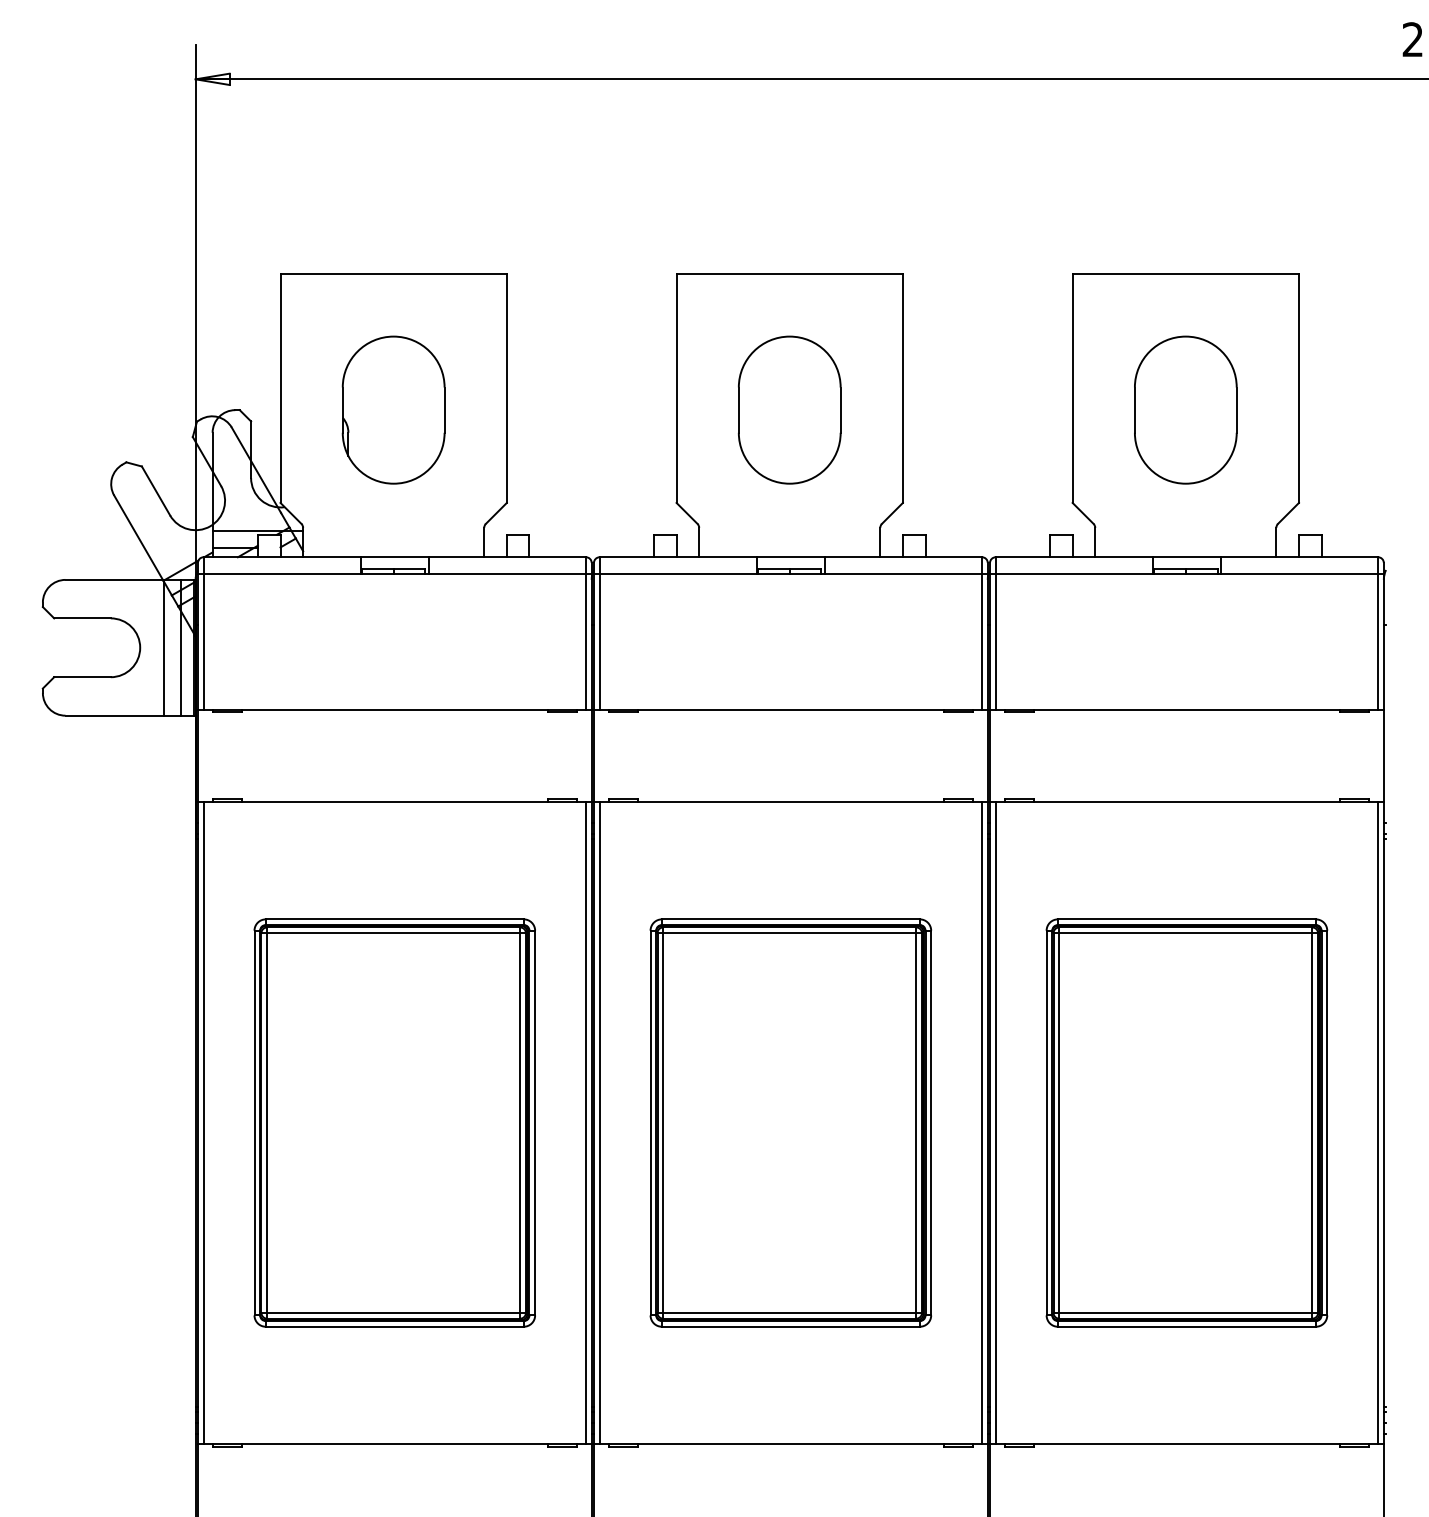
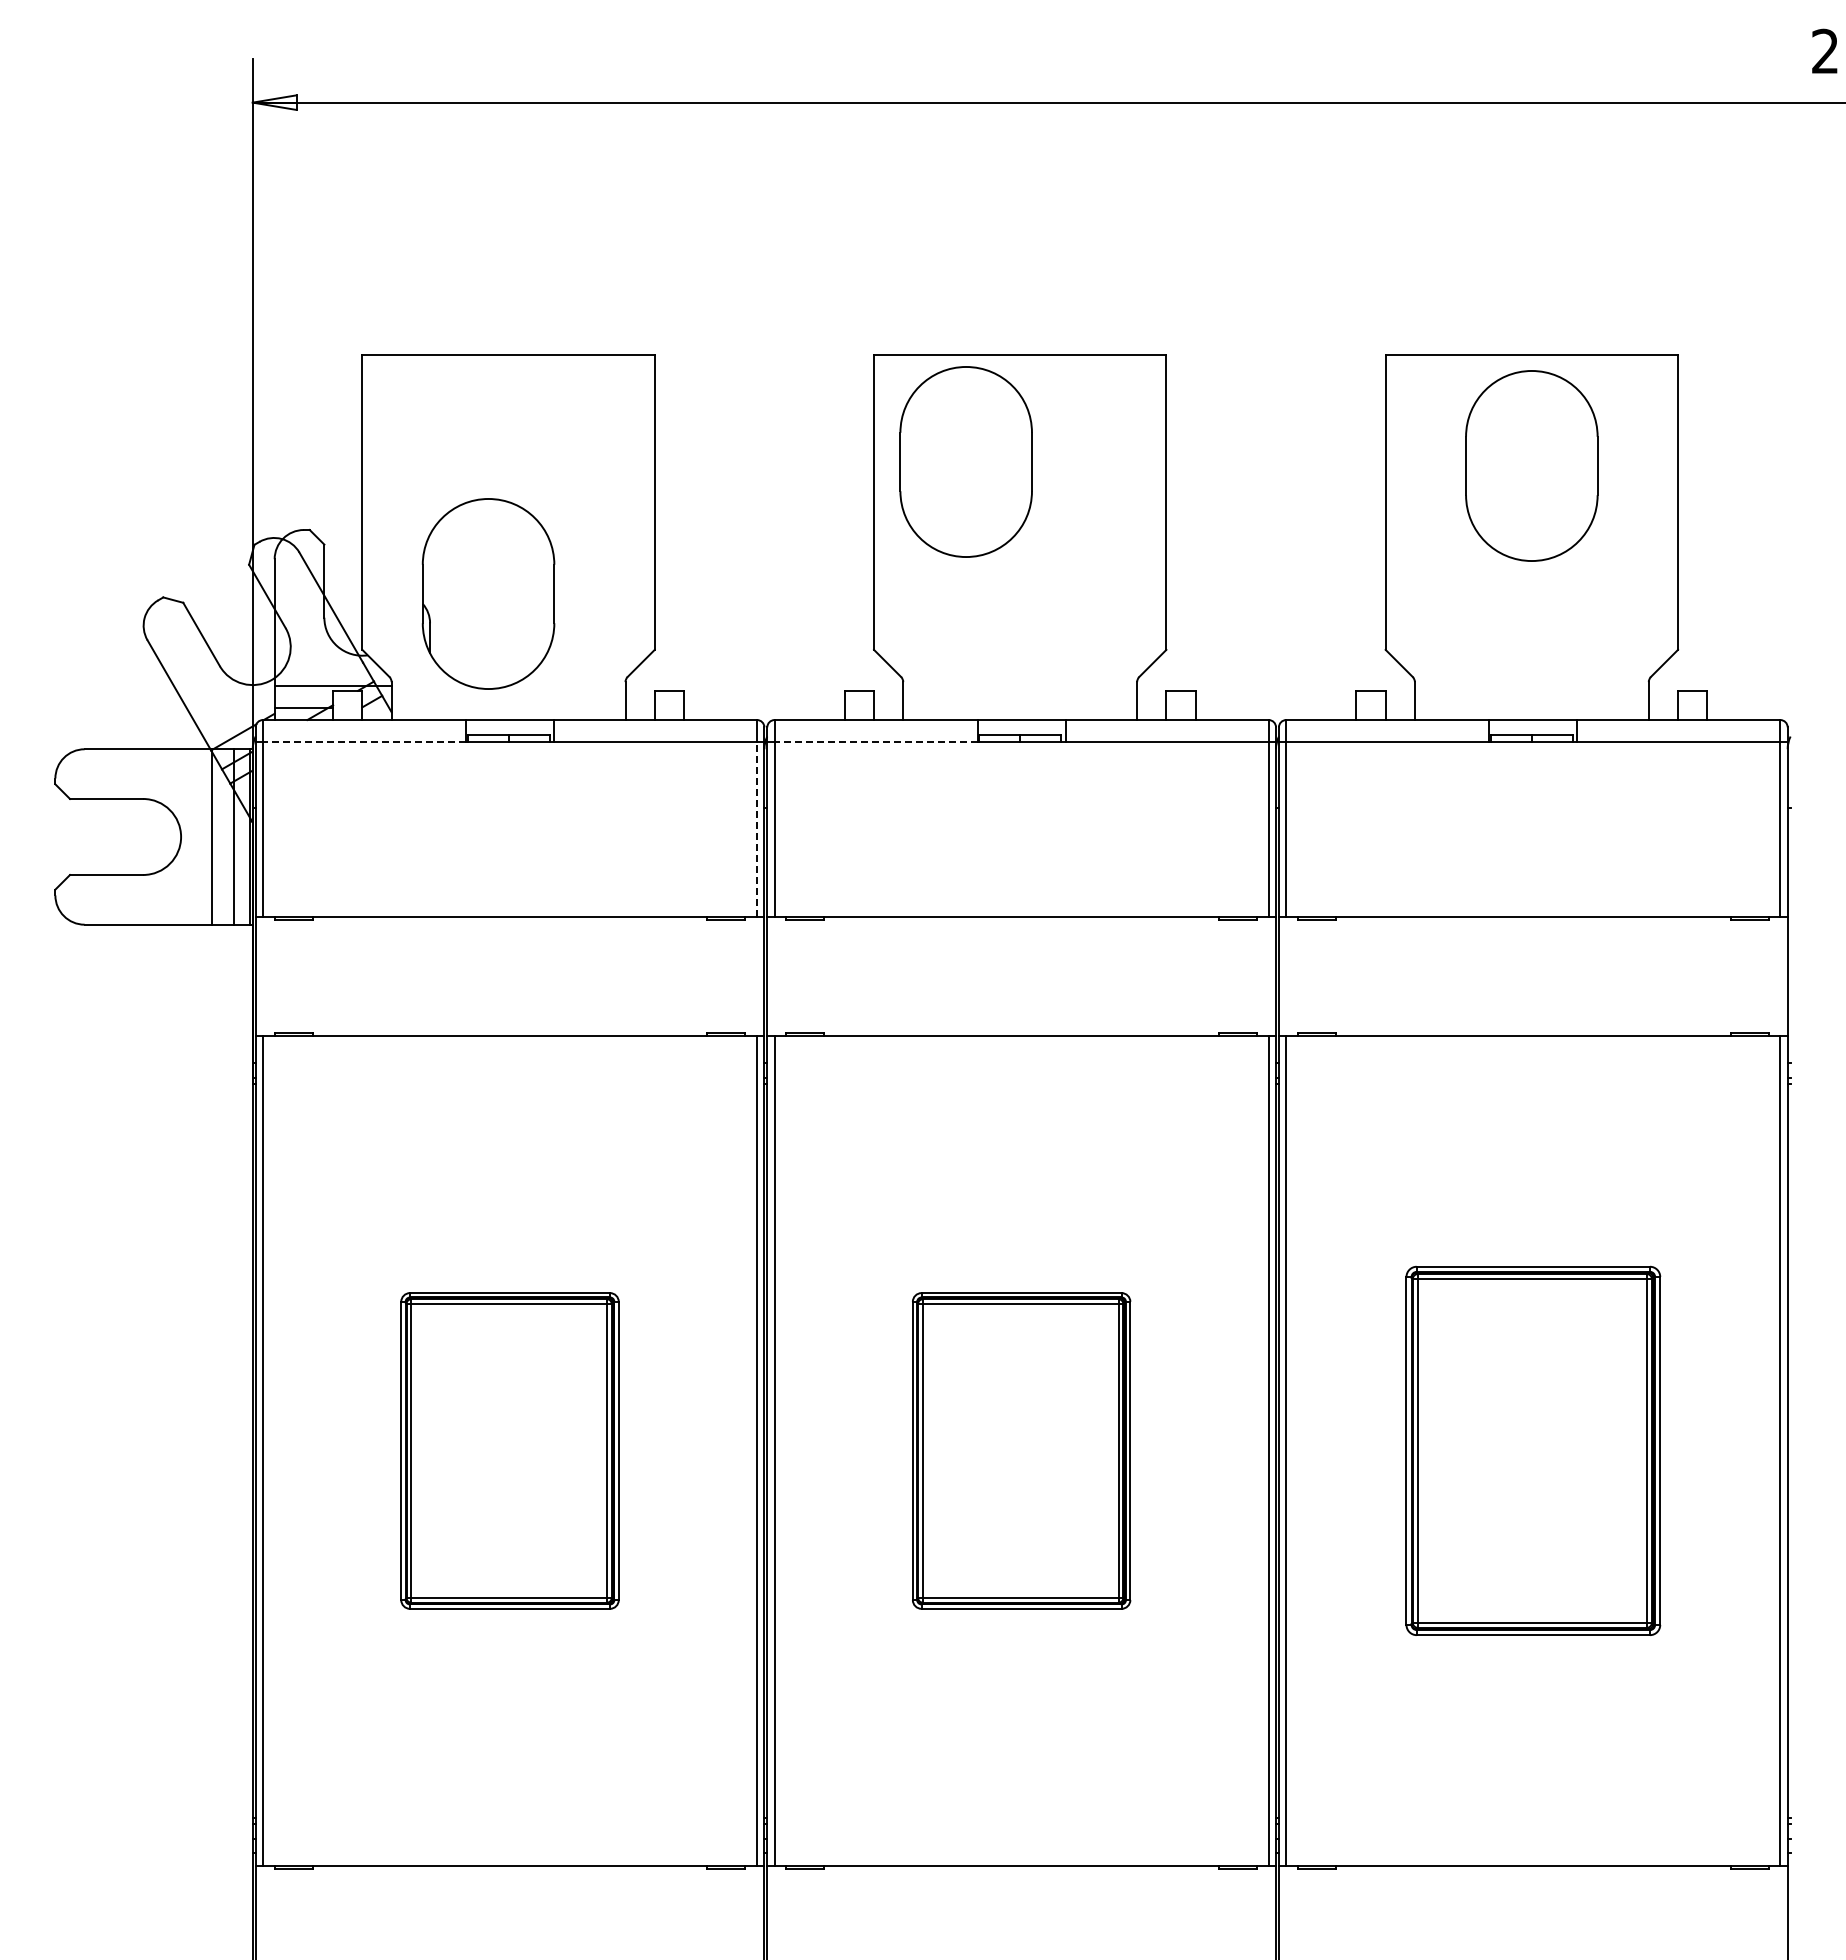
part: (393, 409) -> (488, 593), moved
part: (789, 409) -> (965, 461), moved
part: (1185, 409) -> (1531, 465), moved
line: (282, 573) -> (364, 741), solid -> dashed
line: (678, 573) -> (876, 741), solid -> dashed
line: (586, 641) -> (757, 829), solid -> dashed
part: (394, 1122) -> (509, 1450), size x0.6
part: (790, 1122) -> (1021, 1450), size x0.6
part: (1187, 1122) -> (1533, 1450), size x0.7

